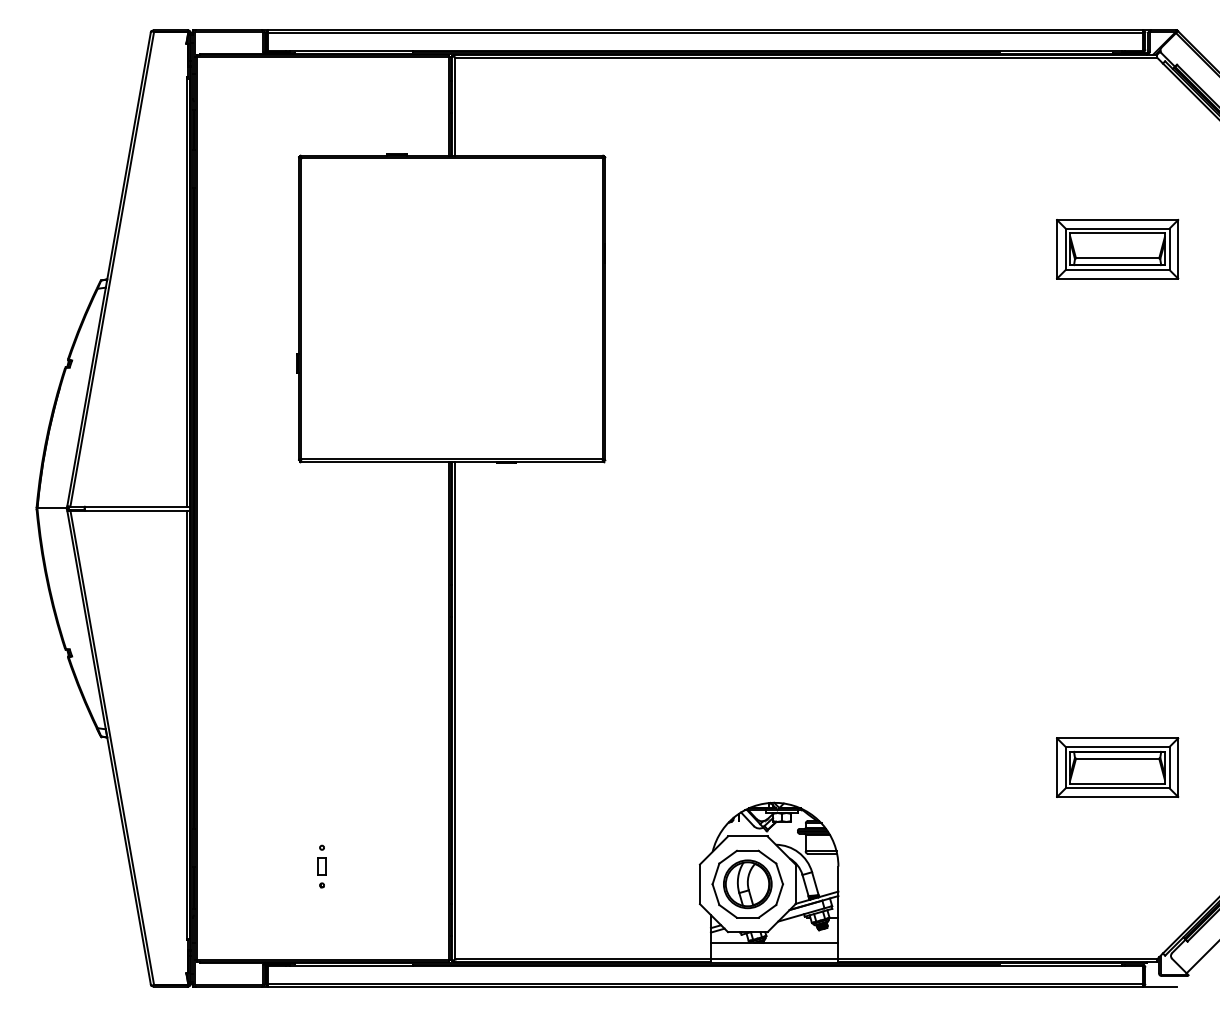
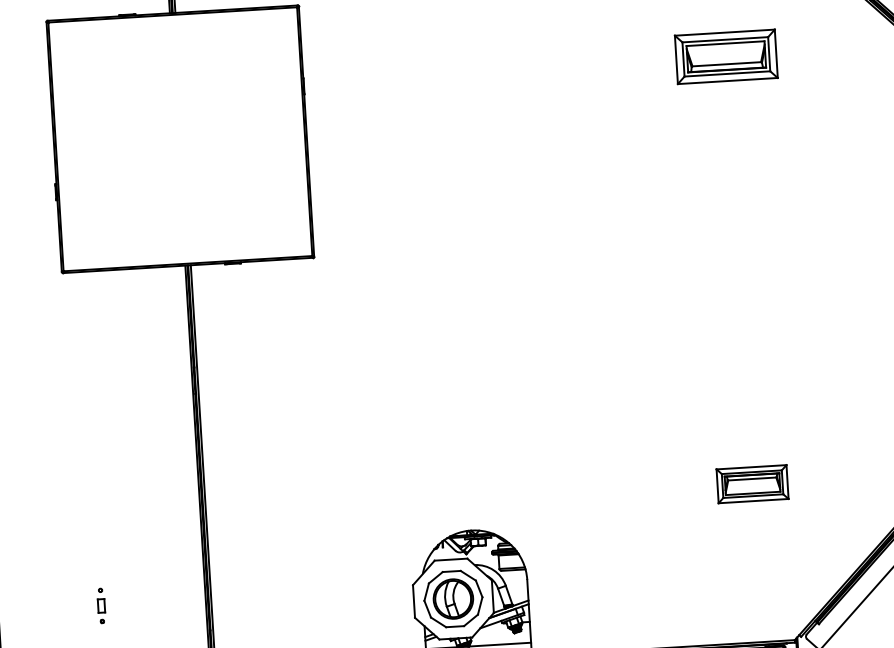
part: (1117, 767) -> (752, 484), size x0.7

